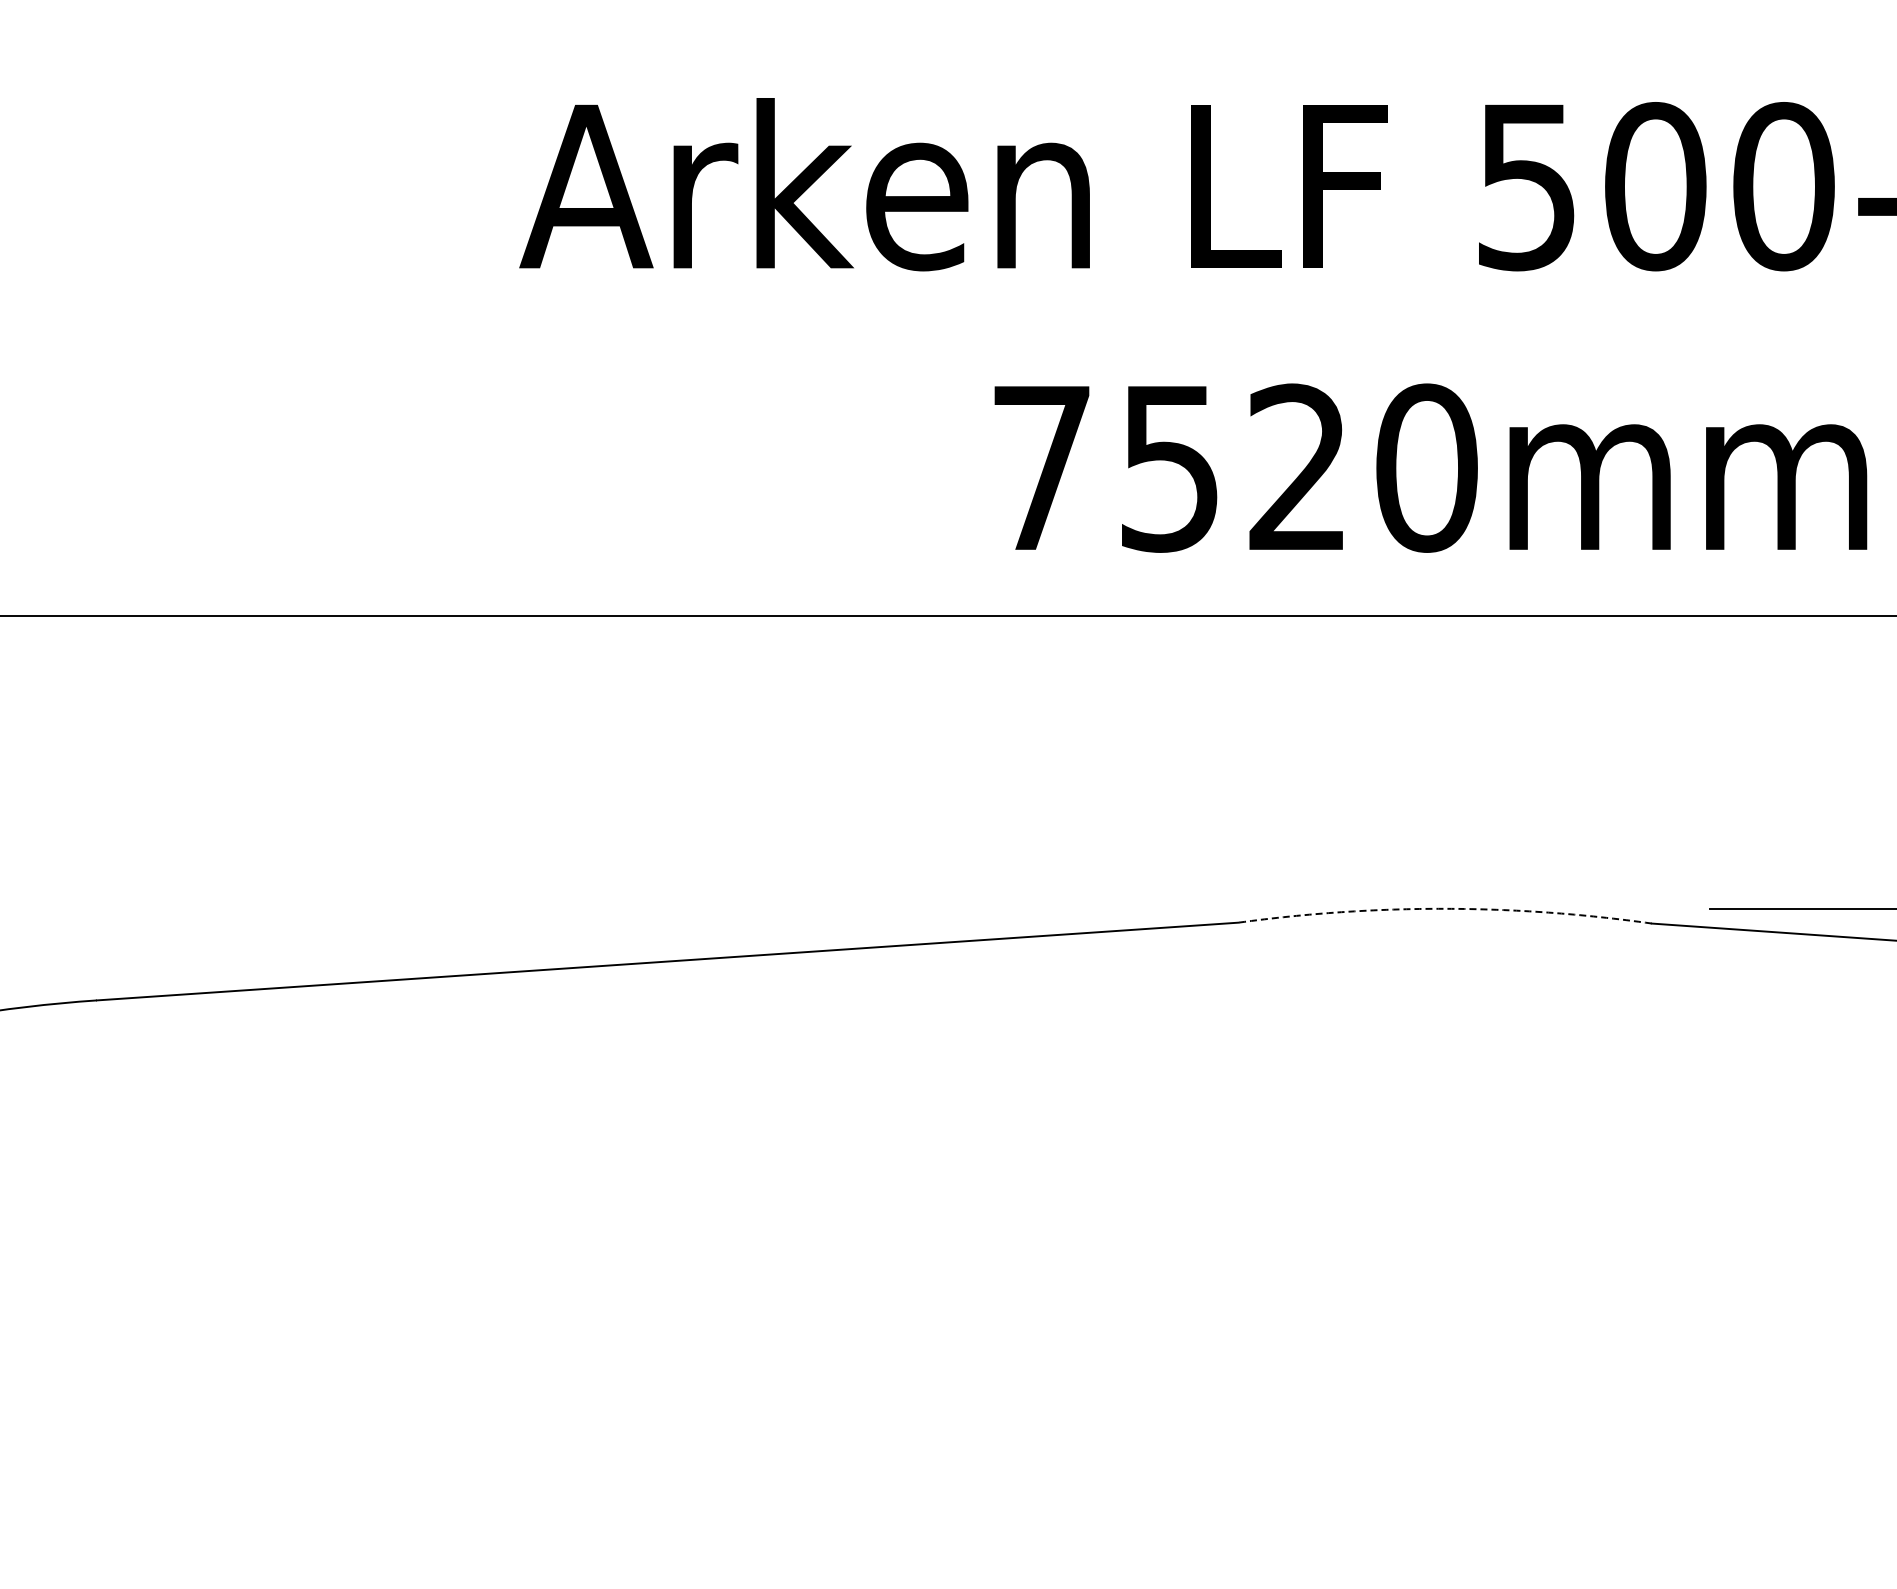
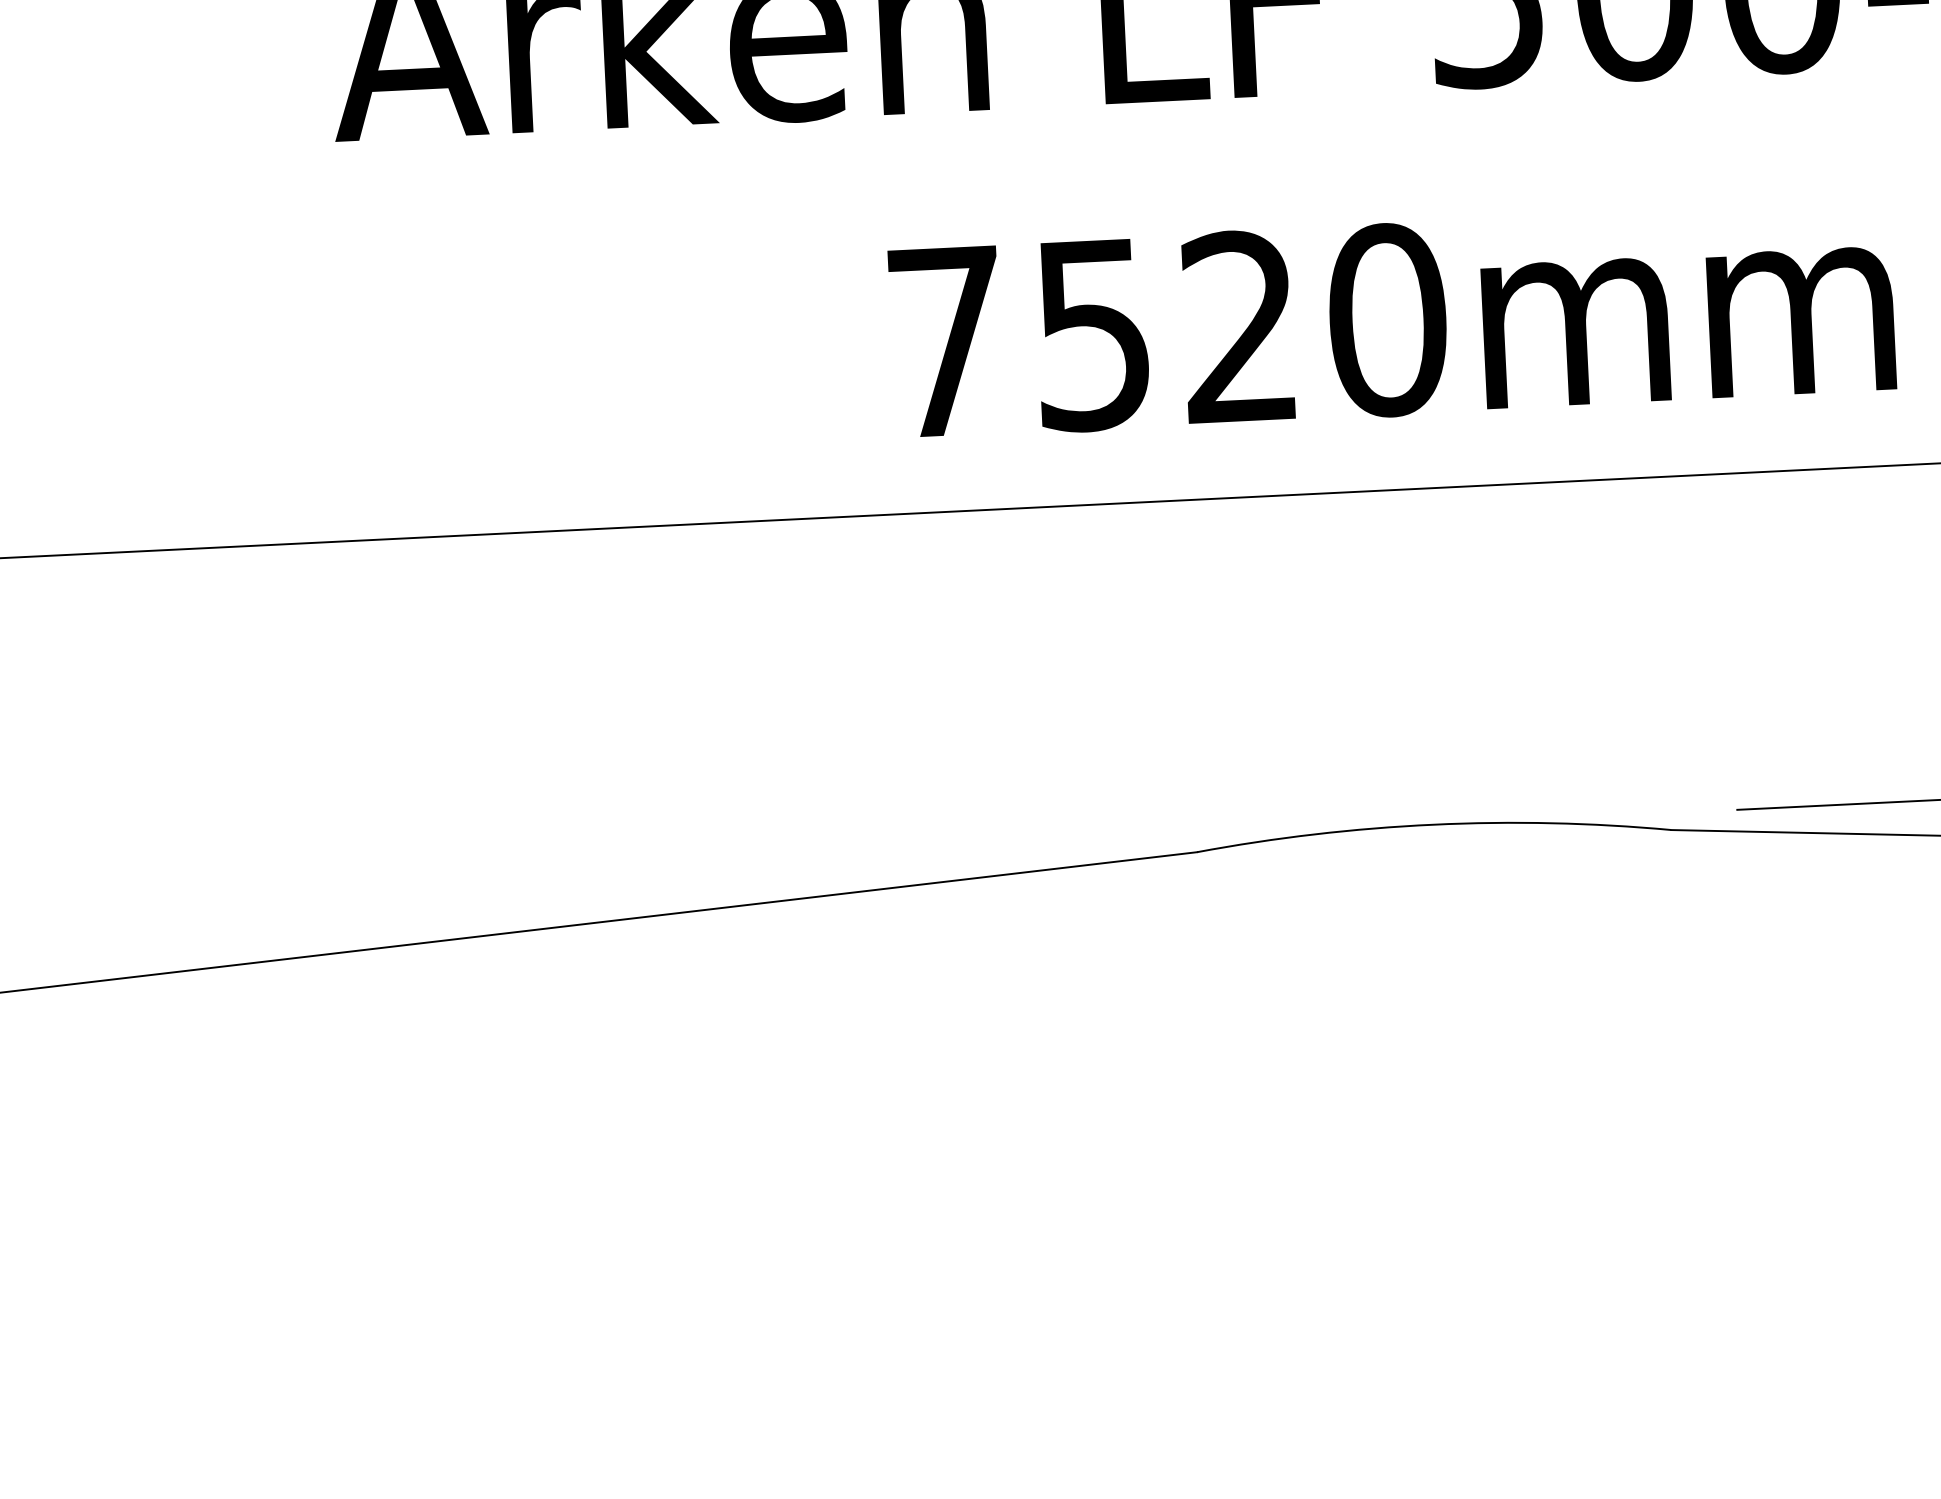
arc: (1445, 908) -> (1433, 824), dashed -> solid

